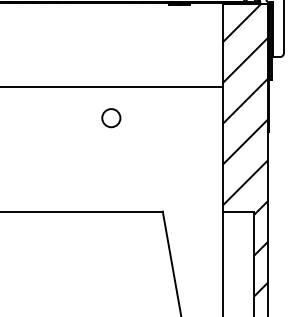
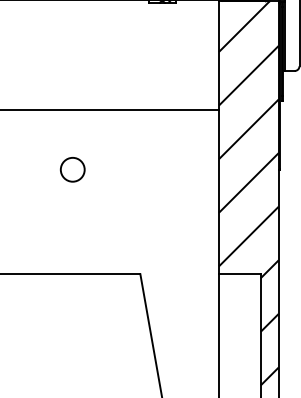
circle: (111, 118) -> (72, 170), moved

